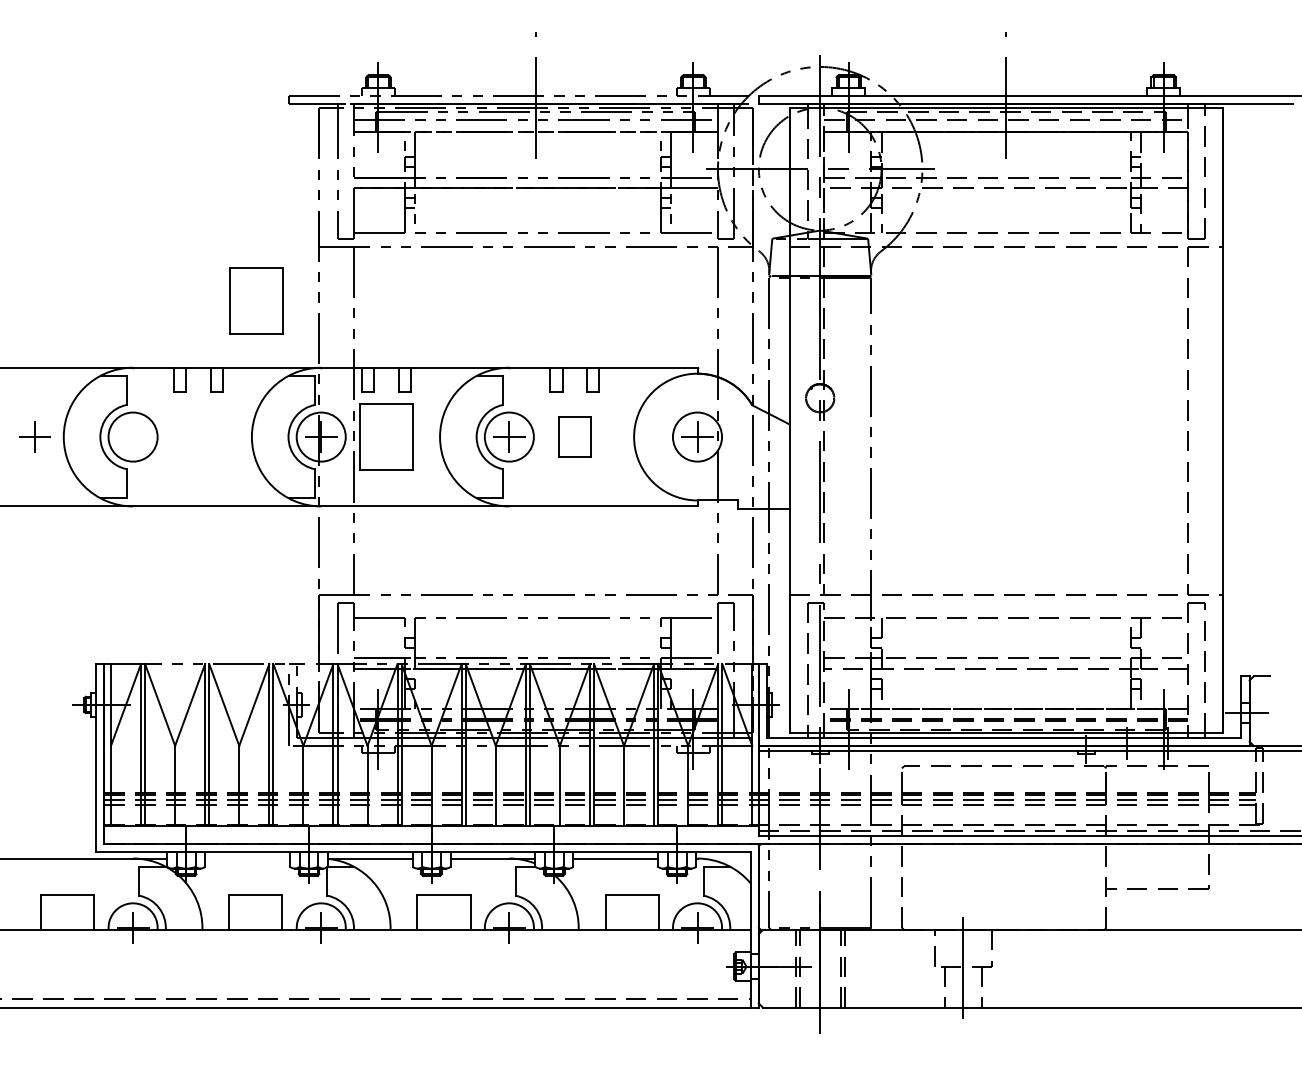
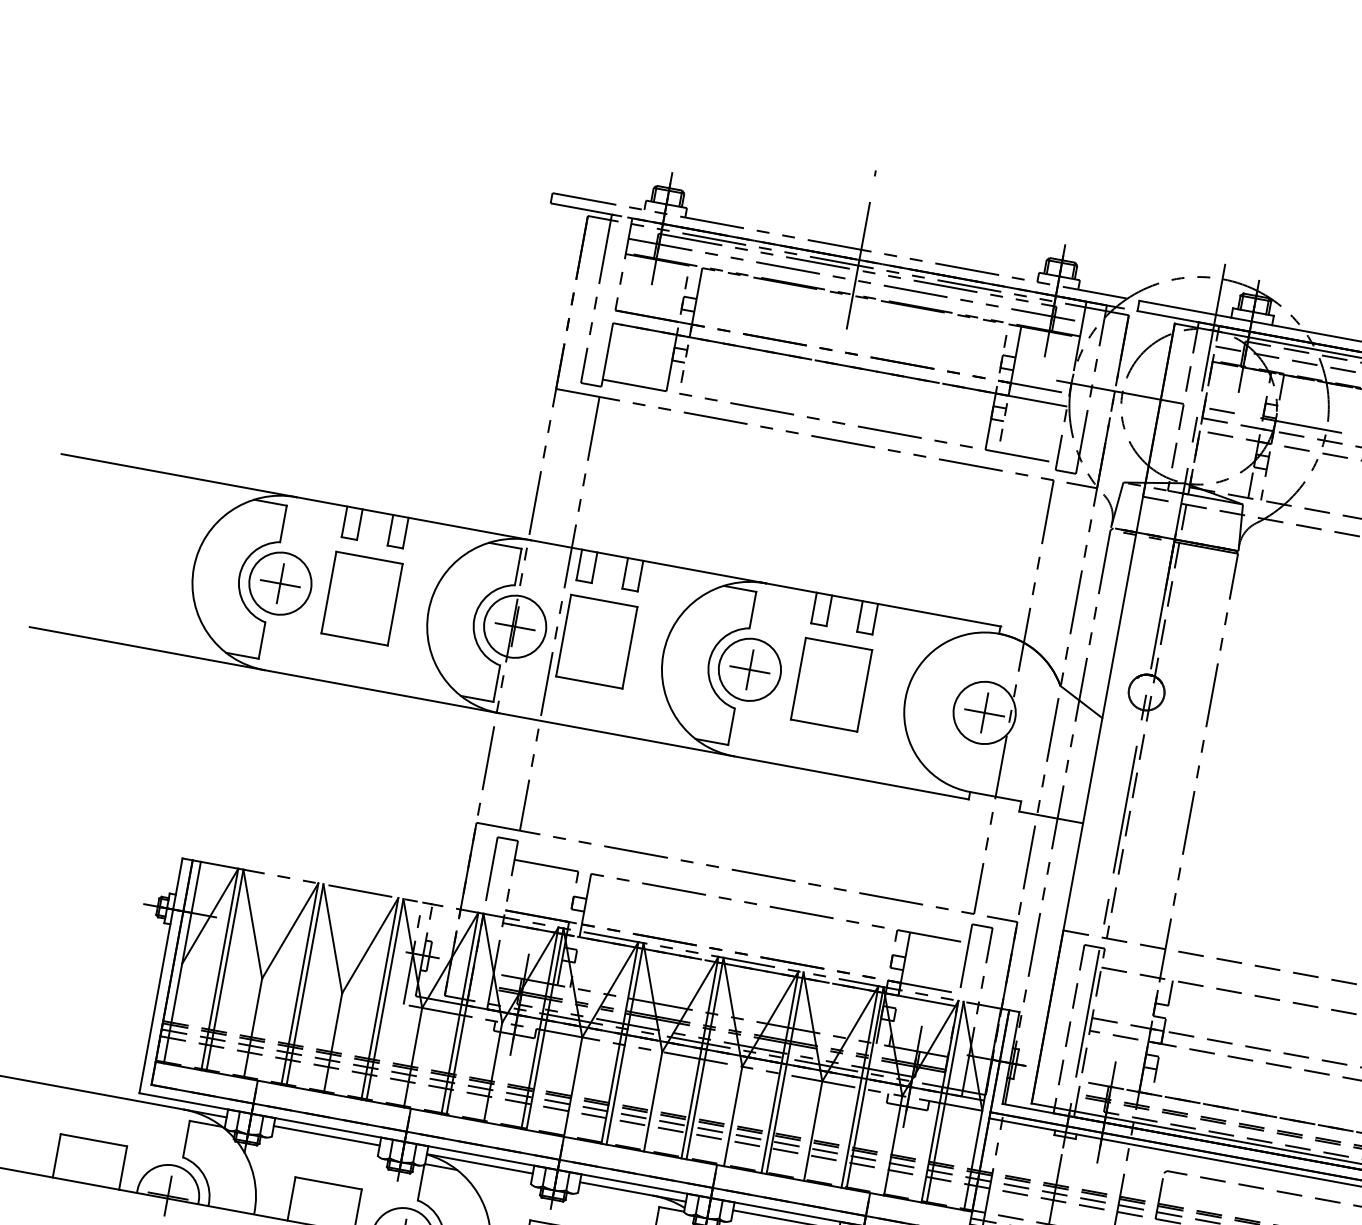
part: (256, 300) -> (362, 597), moved
part: (34, 436) -> (279, 582), moved
part: (574, 436) -> (831, 684), size x1.67
line: (247, 858) -> (326, 1135), added

